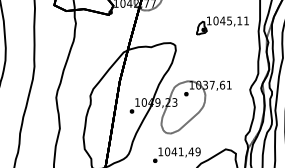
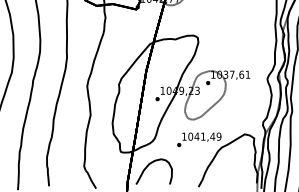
part: (222, 25) -> (241, 19), removed

